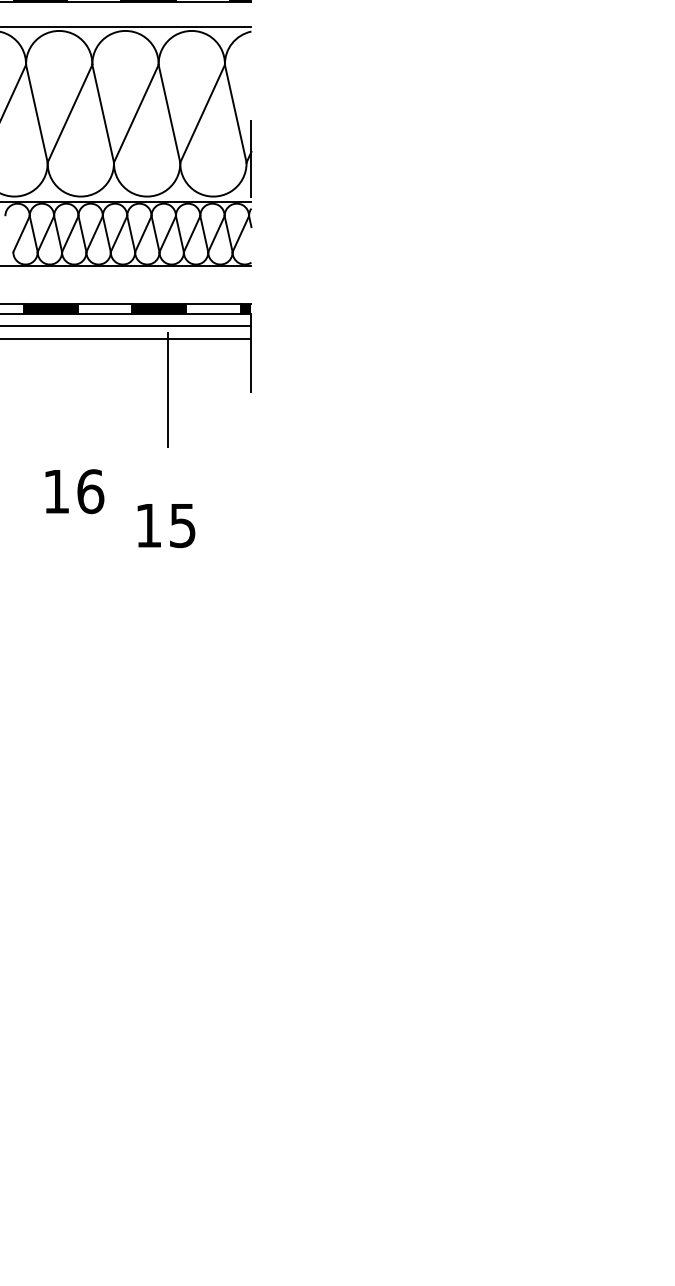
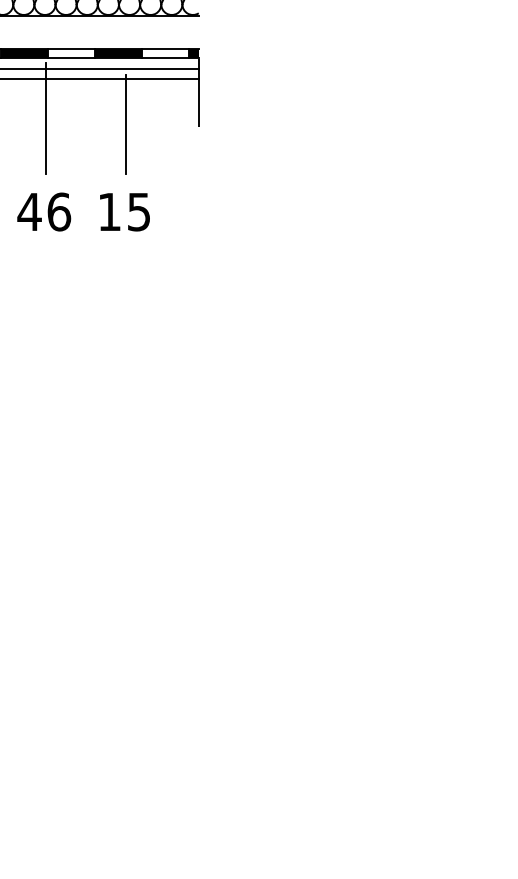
line: (75, 383) -> (46, 118), added
text: (56, 491) -> (29, 211), 16 -> 46
text: (166, 526) -> (125, 212), moved

